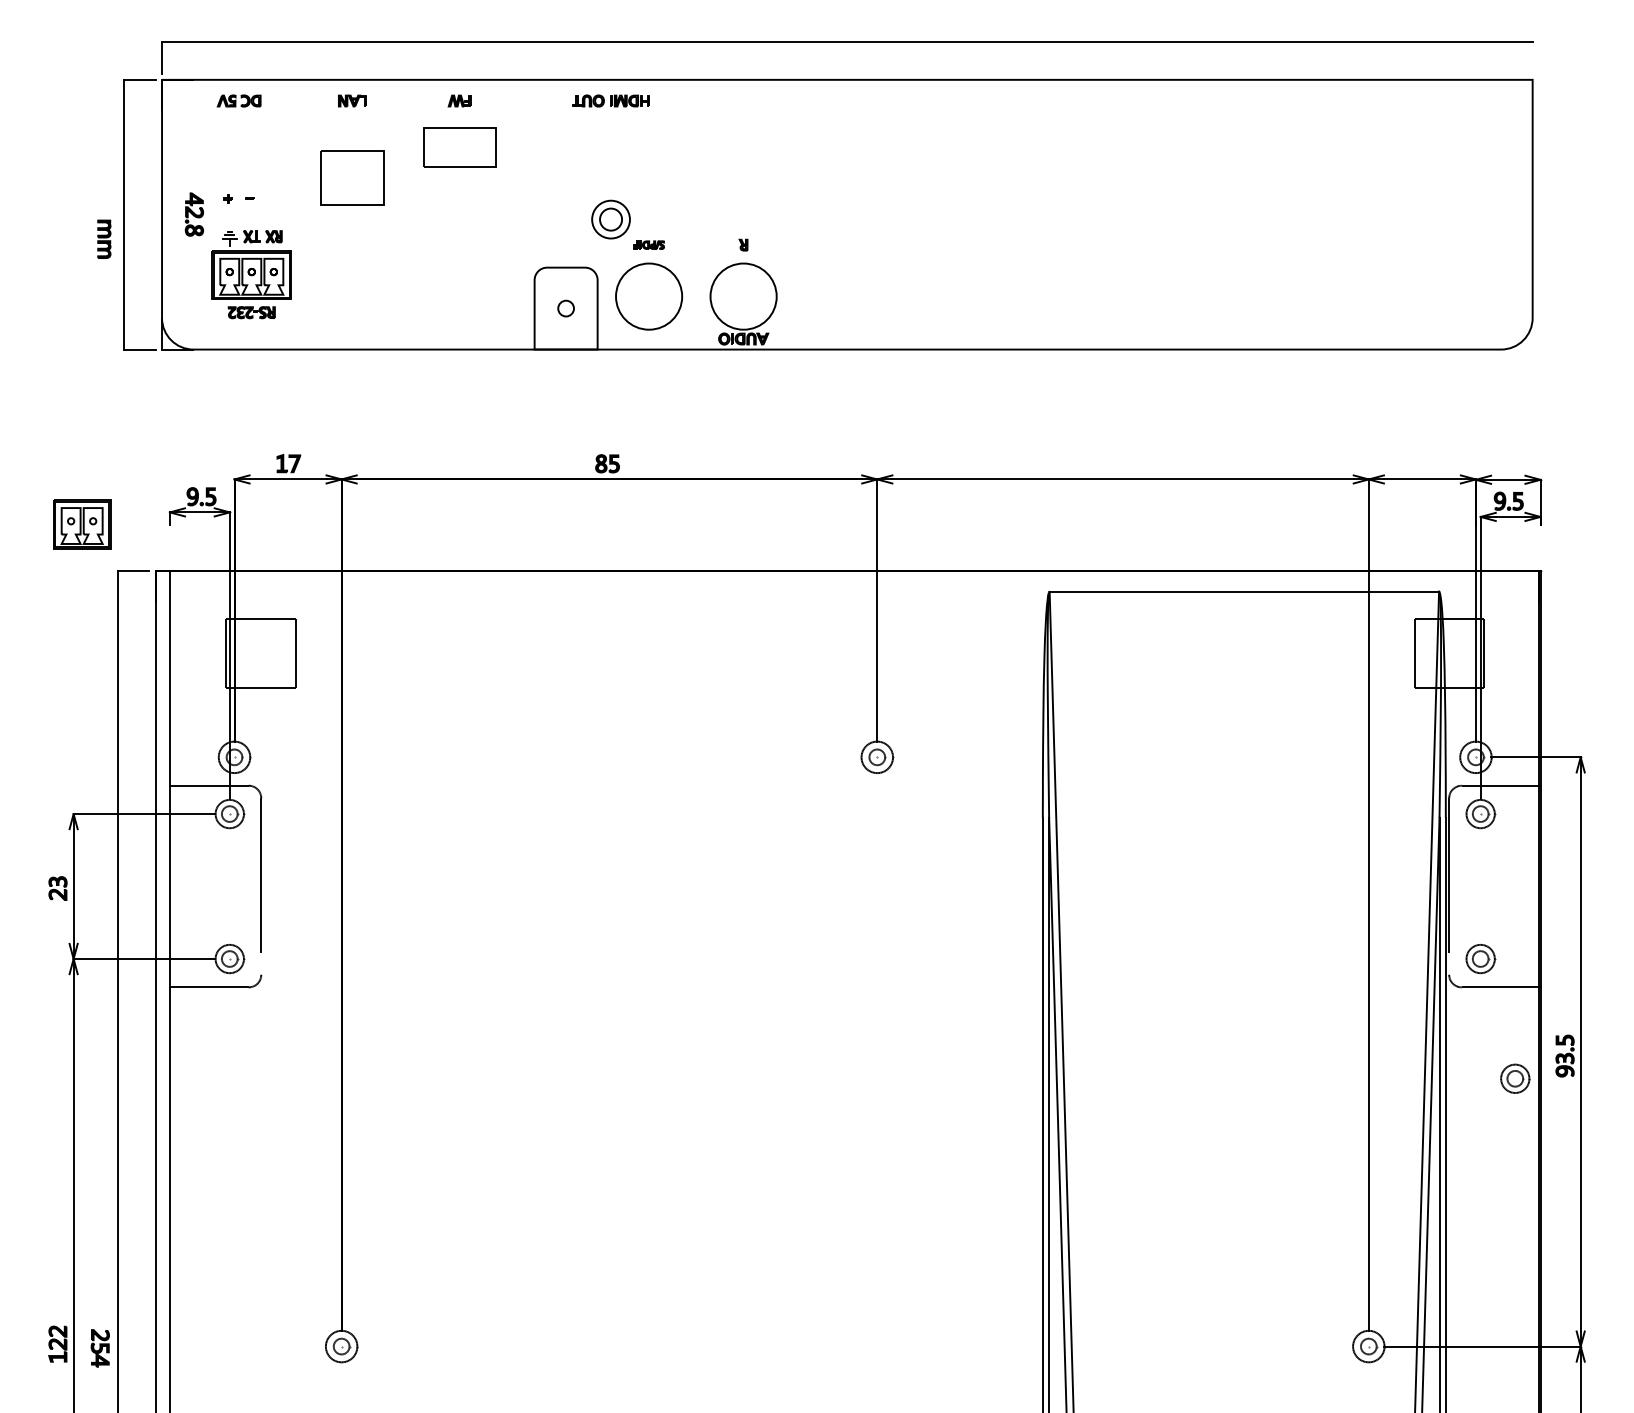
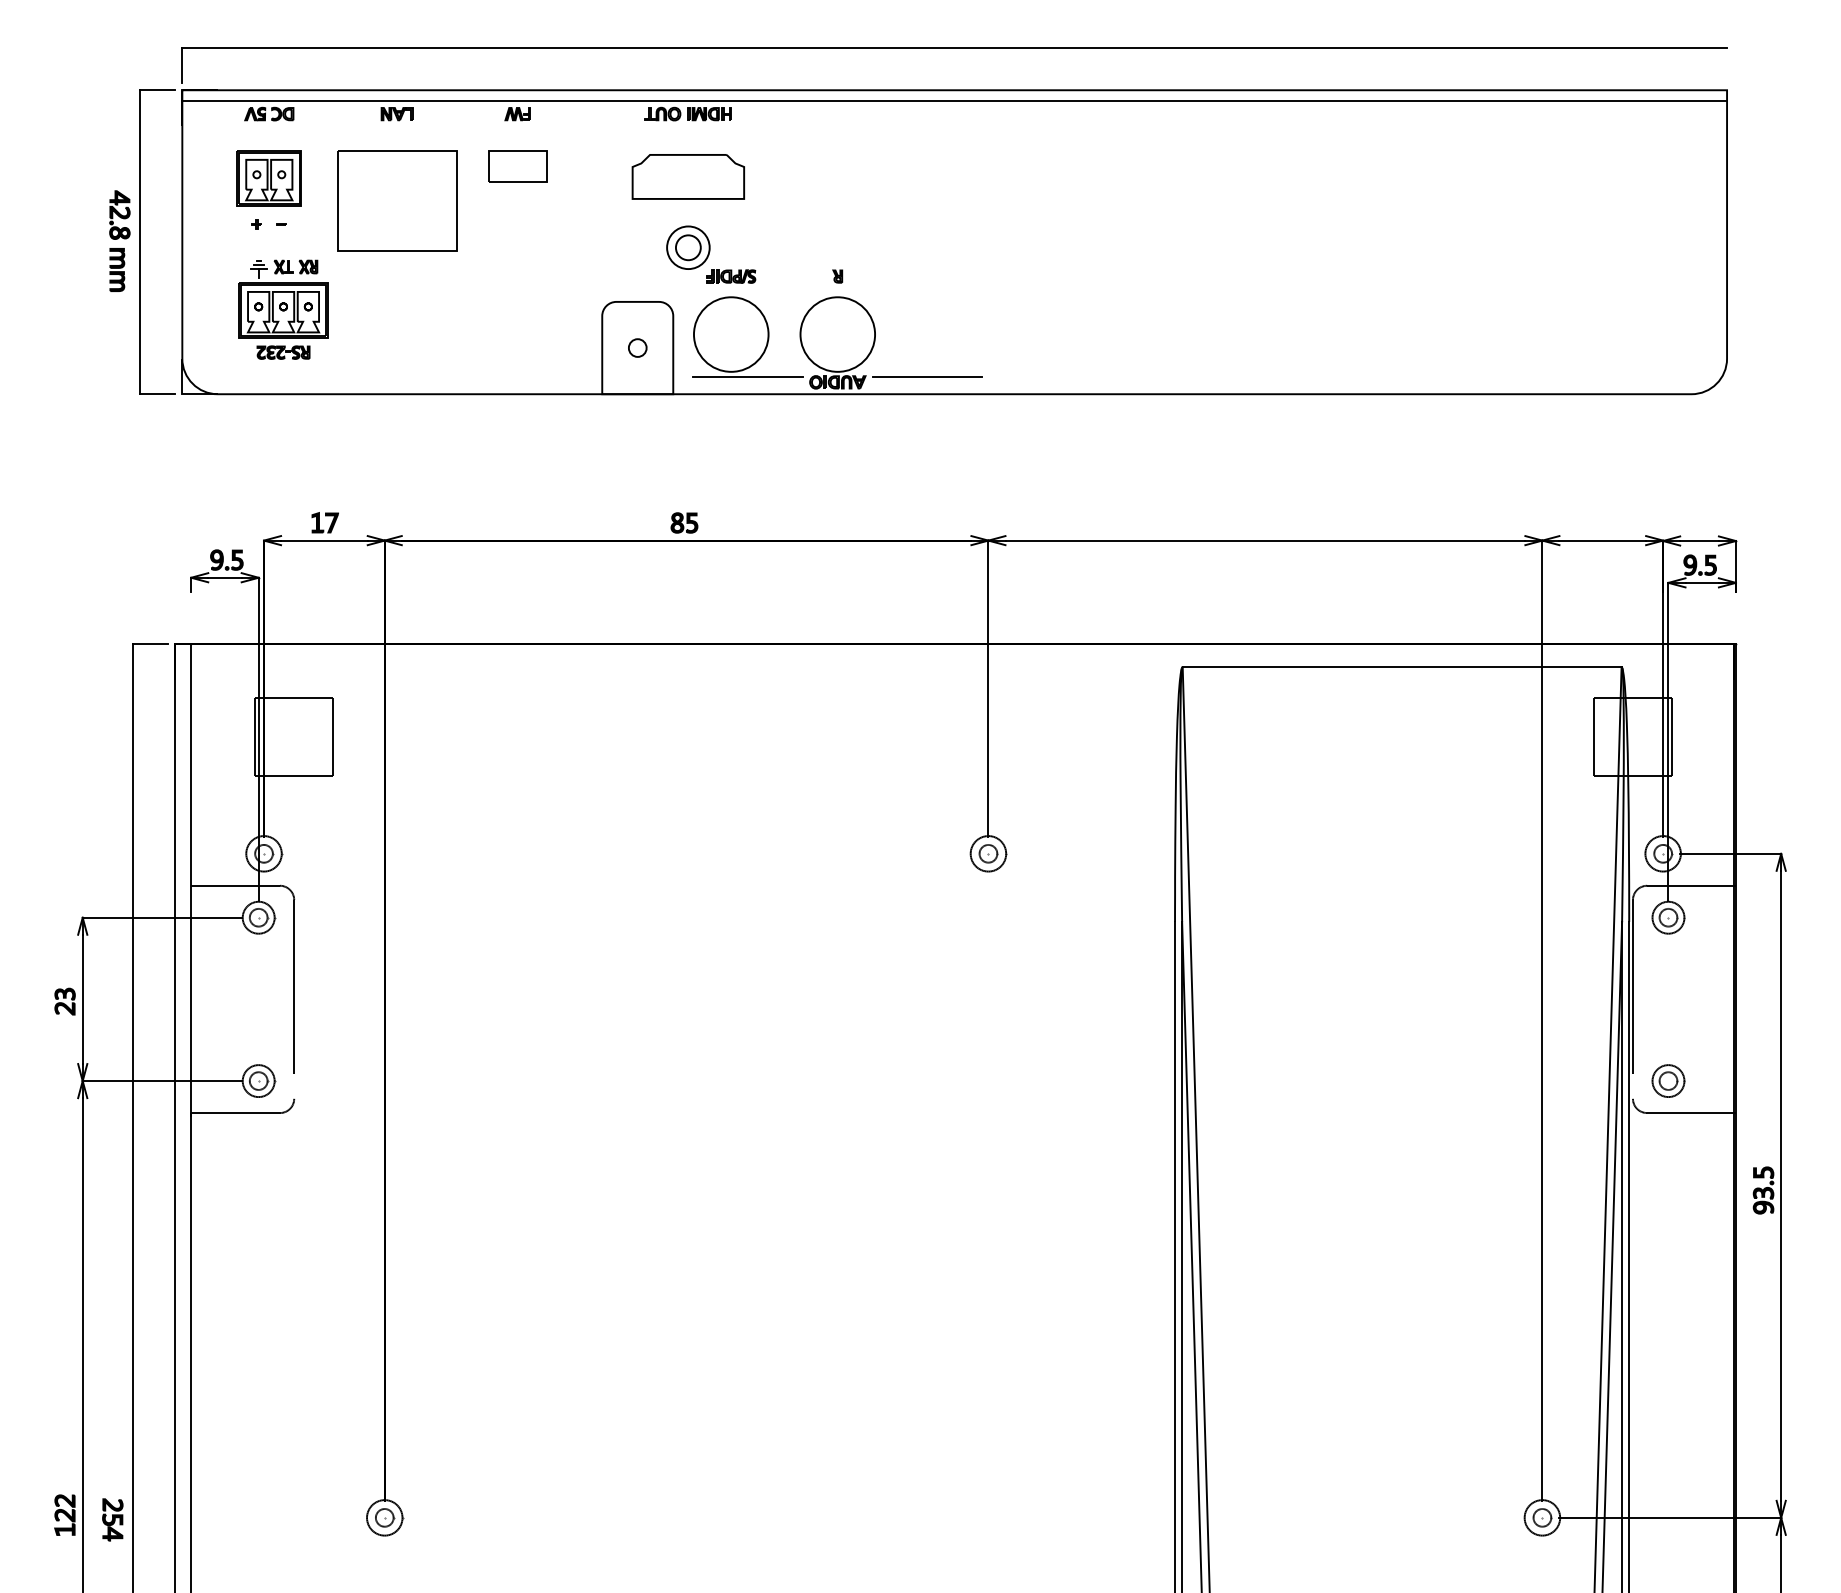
line: (847, 88) -> (954, 100), added
part: (459, 147) -> (517, 166), size x0.71
part: (610, 156) -> (687, 176), added
part: (352, 177) -> (397, 200), size x1.67
part: (194, 214) -> (119, 214), moved
part: (649, 245) -> (731, 276), size x1.43
line: (664, 334) -> (748, 377), added
line: (823, 334) -> (927, 377), added
part: (81, 524) -> (268, 178), moved
part: (1515, 1078) -> (1707, 1215), removed

